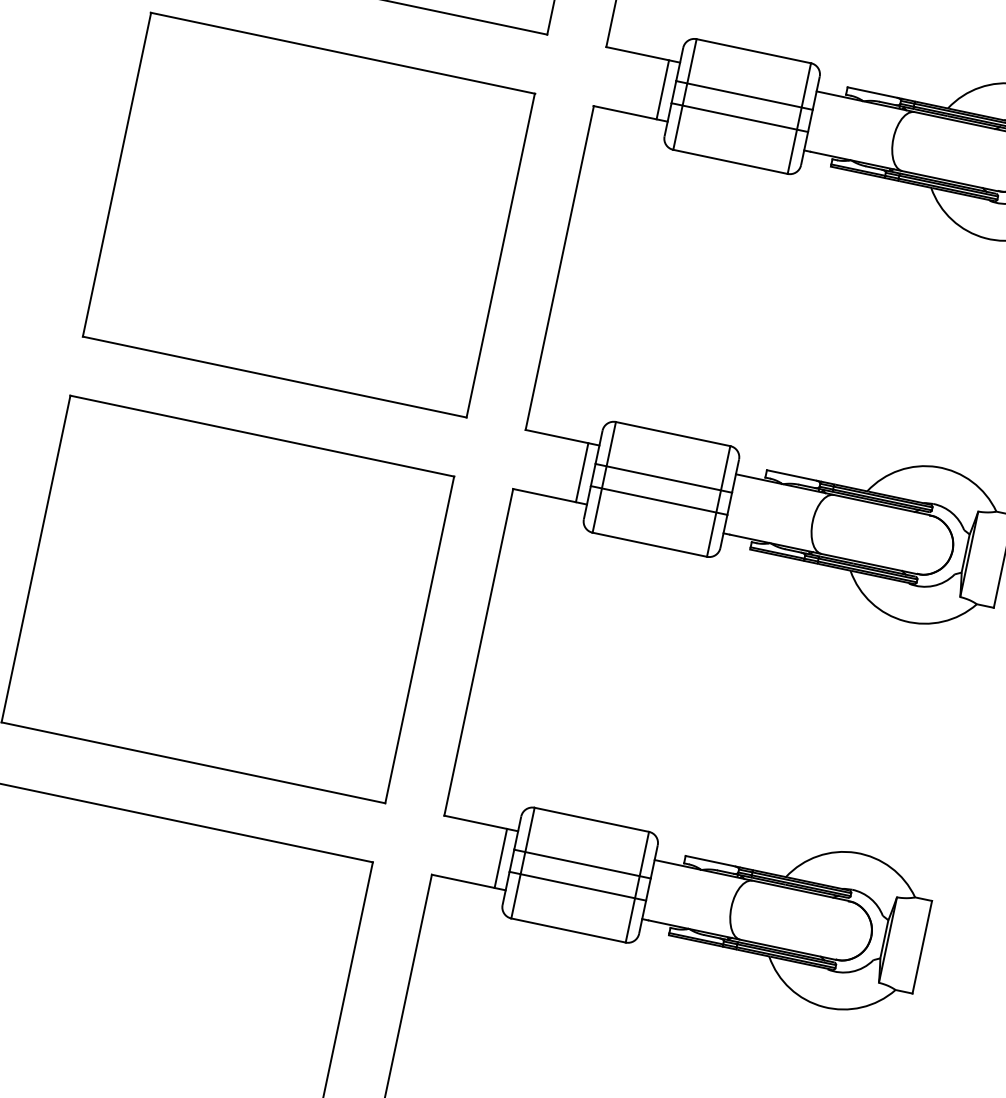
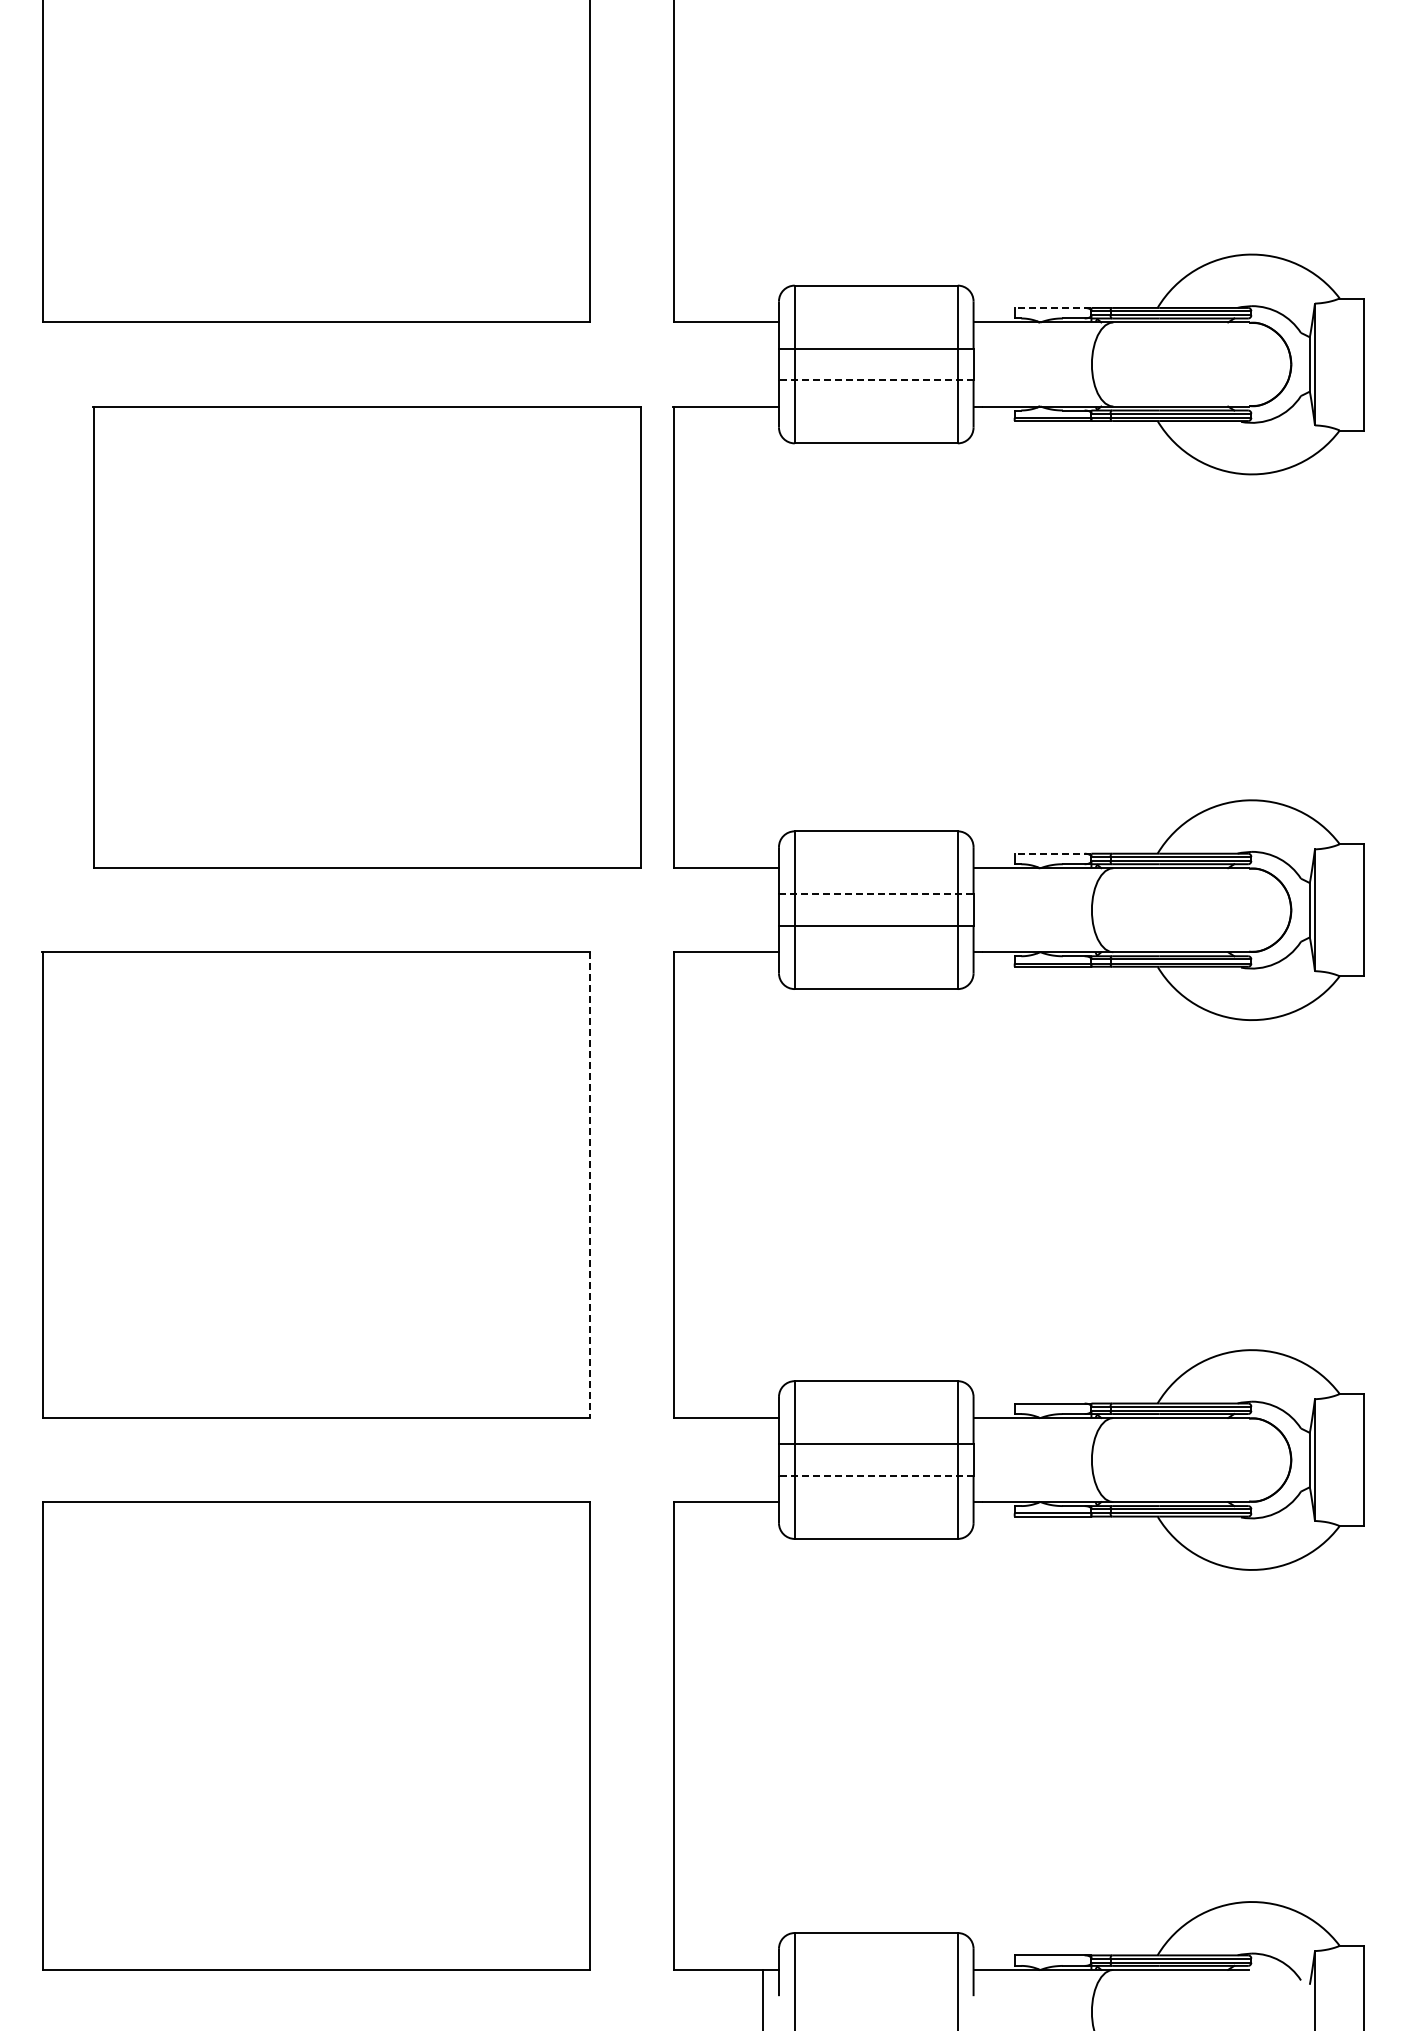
line: (663, 89) -> (763, 364), removed
line: (874, 92) -> (1052, 307), solid -> dashed
line: (739, 117) -> (875, 380), solid -> dashed
part: (308, 215) -> (366, 637), moved
line: (582, 472) -> (763, 910), removed
line: (793, 475) -> (1052, 853), solid -> dashed
line: (663, 478) -> (876, 894), solid -> dashed
line: (419, 640) -> (589, 1185), solid -> dashed
line: (501, 858) -> (763, 1459), removed
line: (577, 885) -> (875, 1475), solid -> dashed

